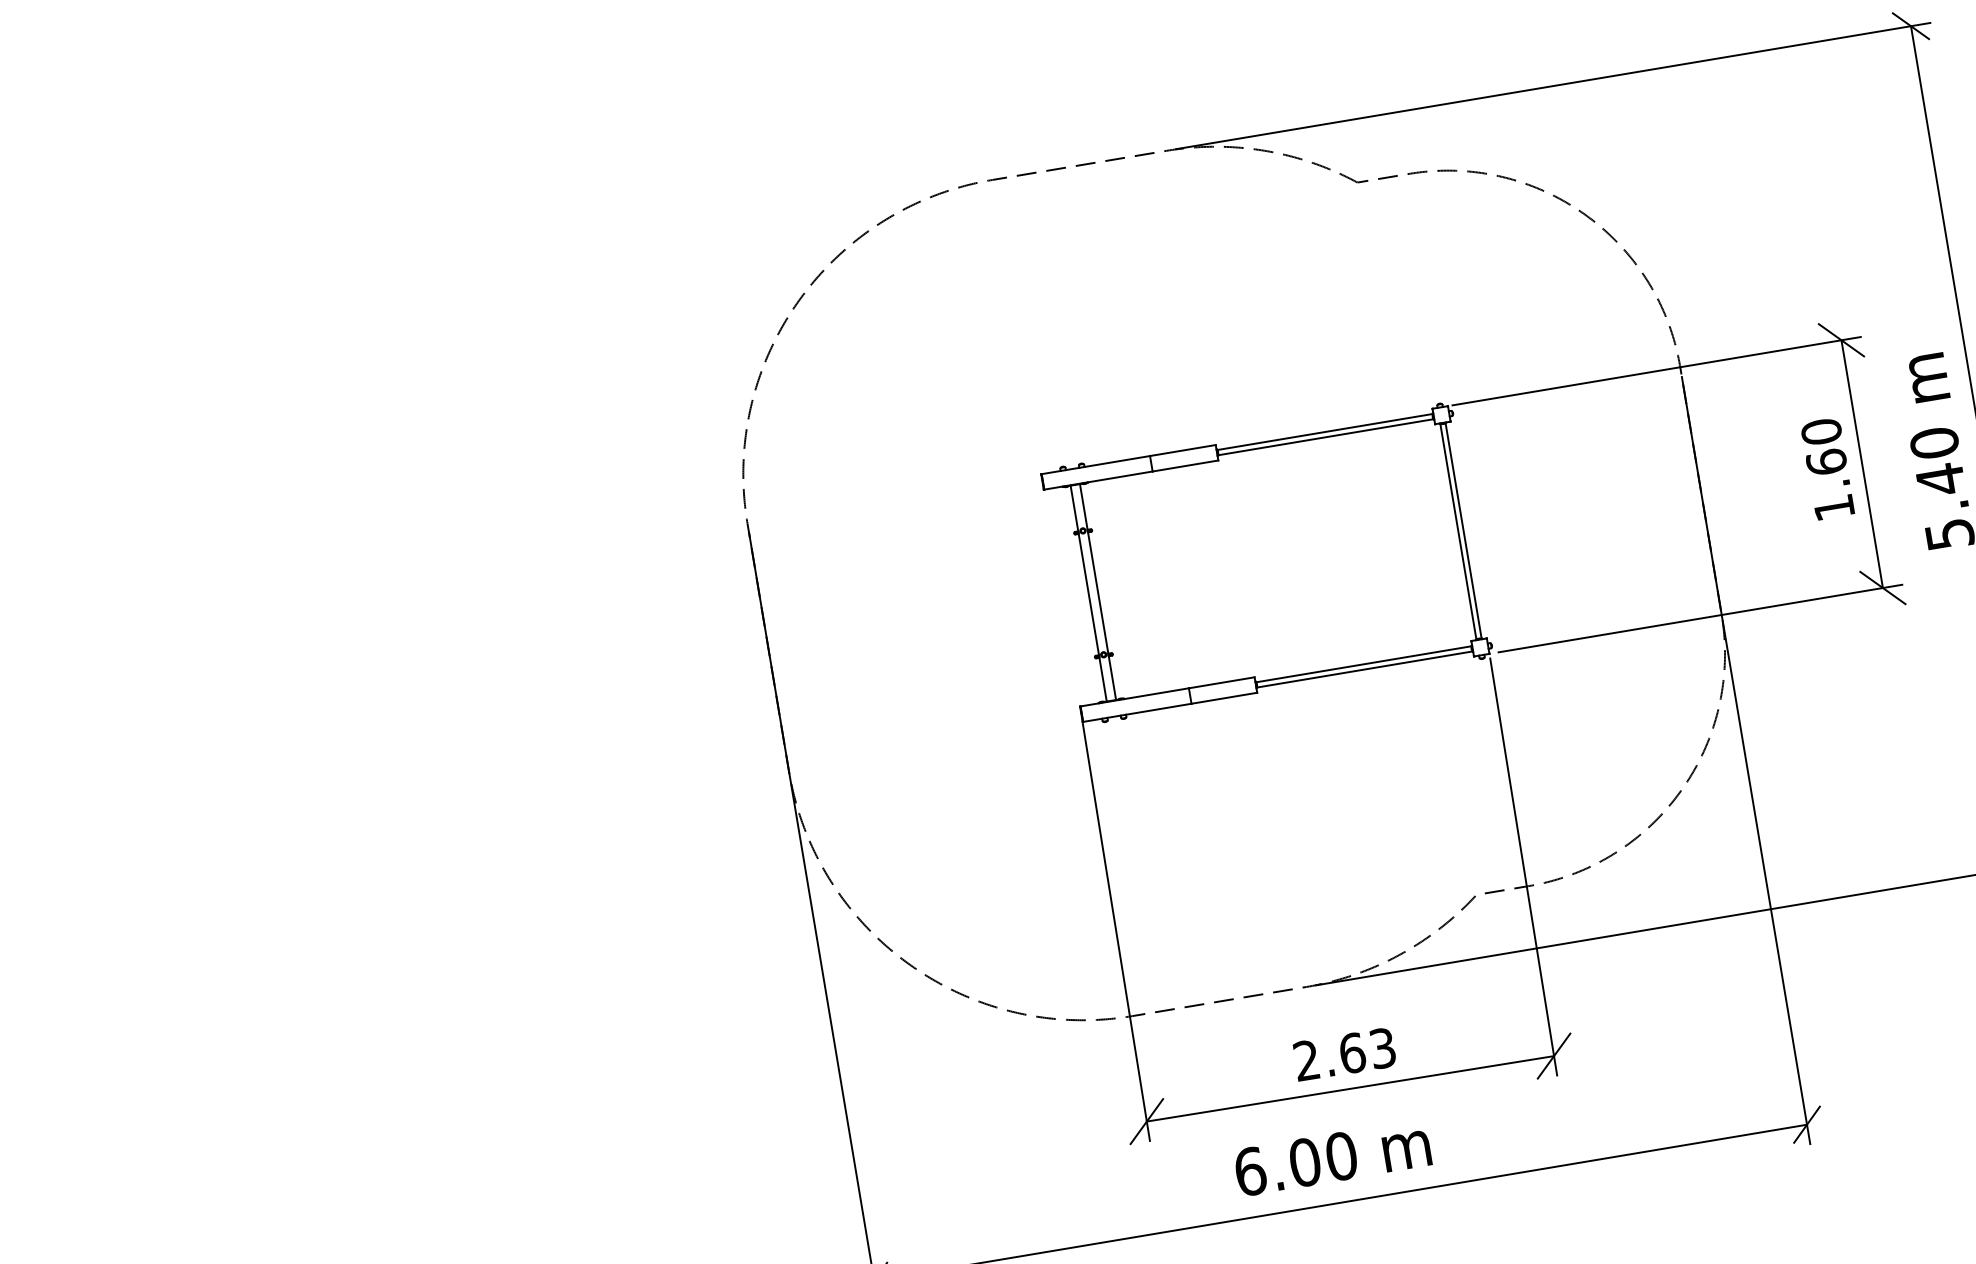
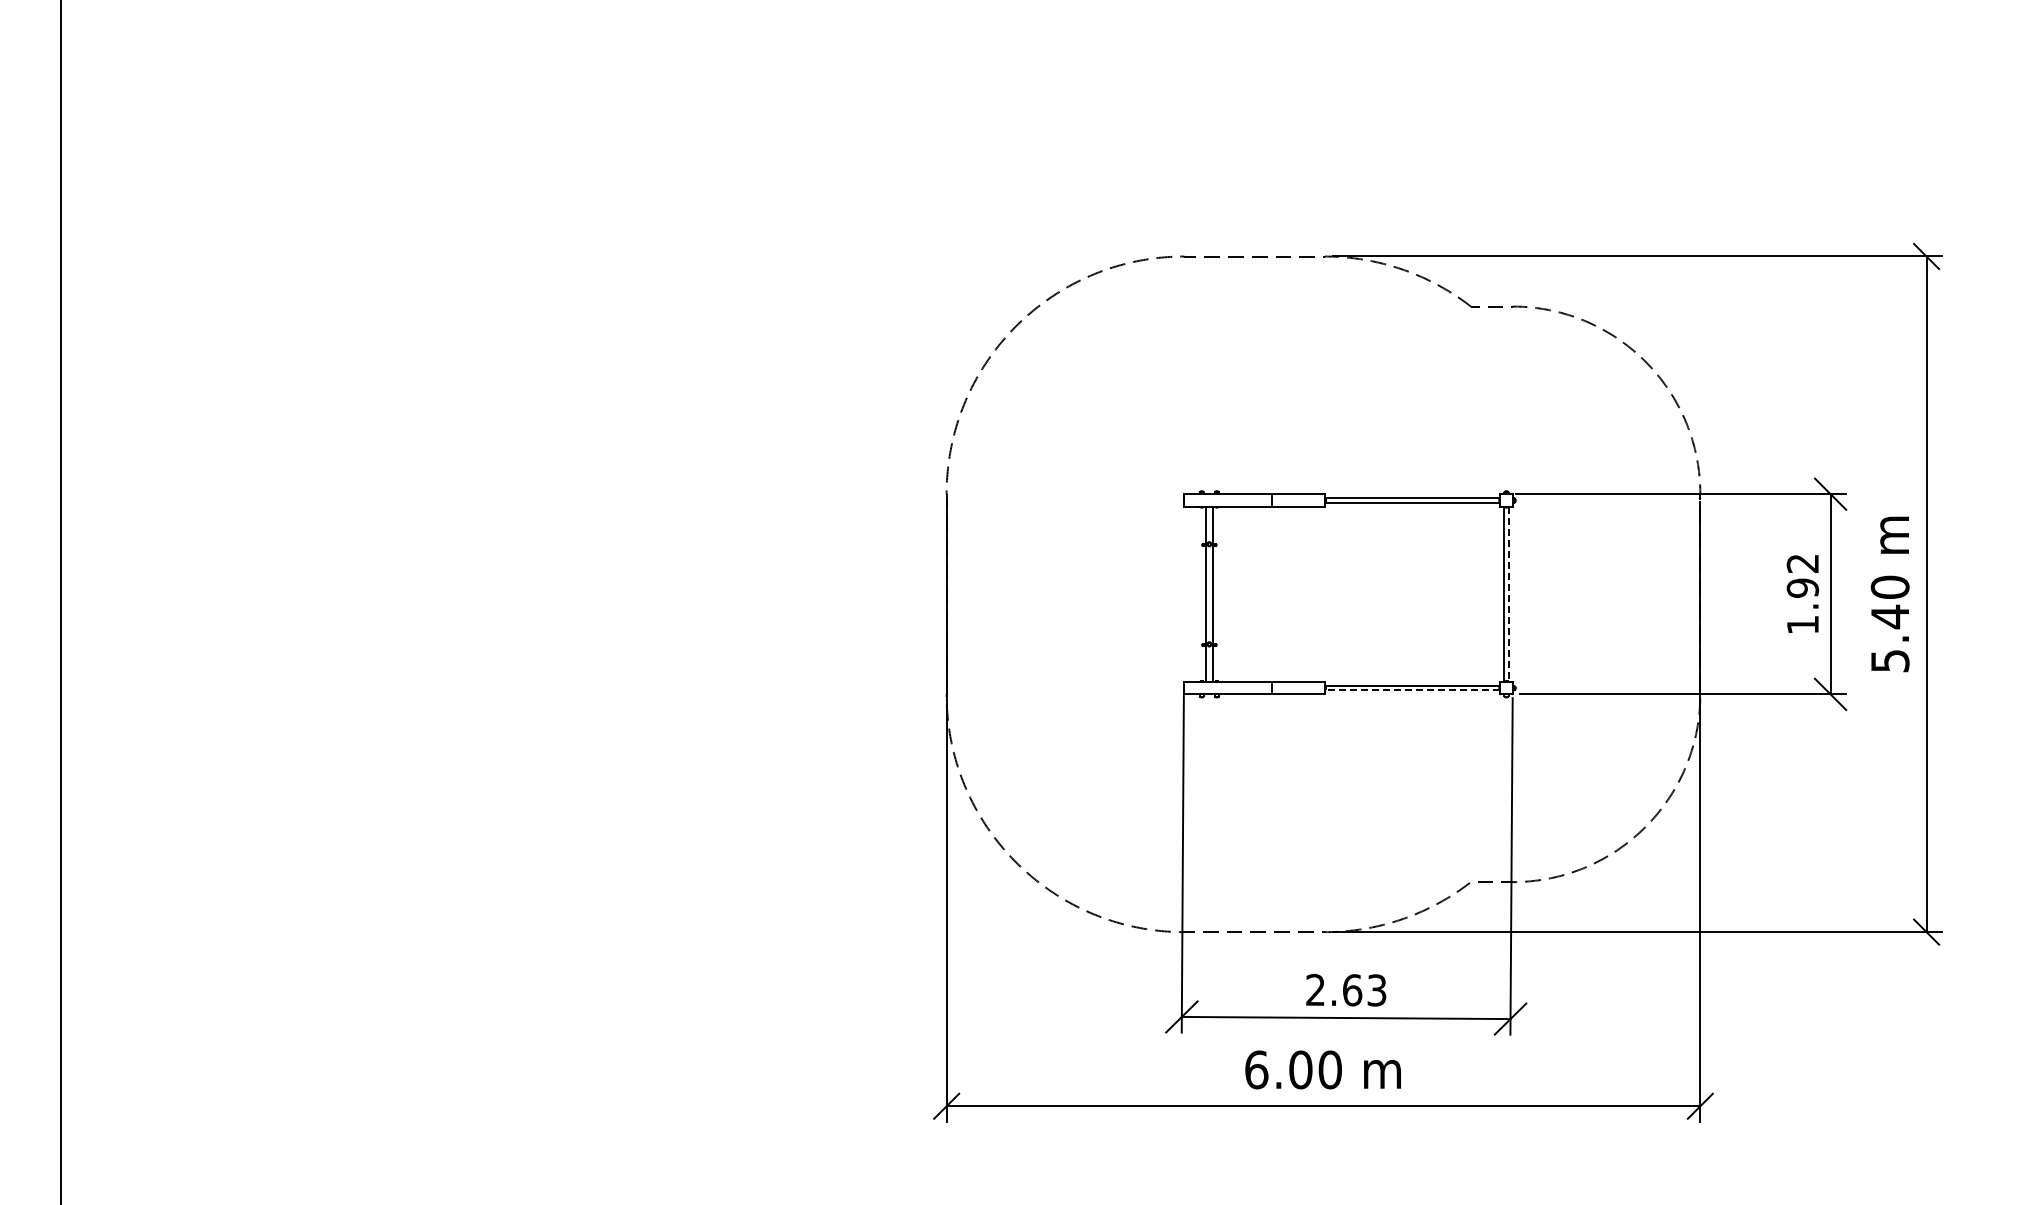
text: (1823, 446) -> (1802, 575), 1.60 -> 1.92
line: (1463, 531) -> (1508, 594), solid -> dashed
line: (1364, 669) -> (1412, 690), solid -> dashed

